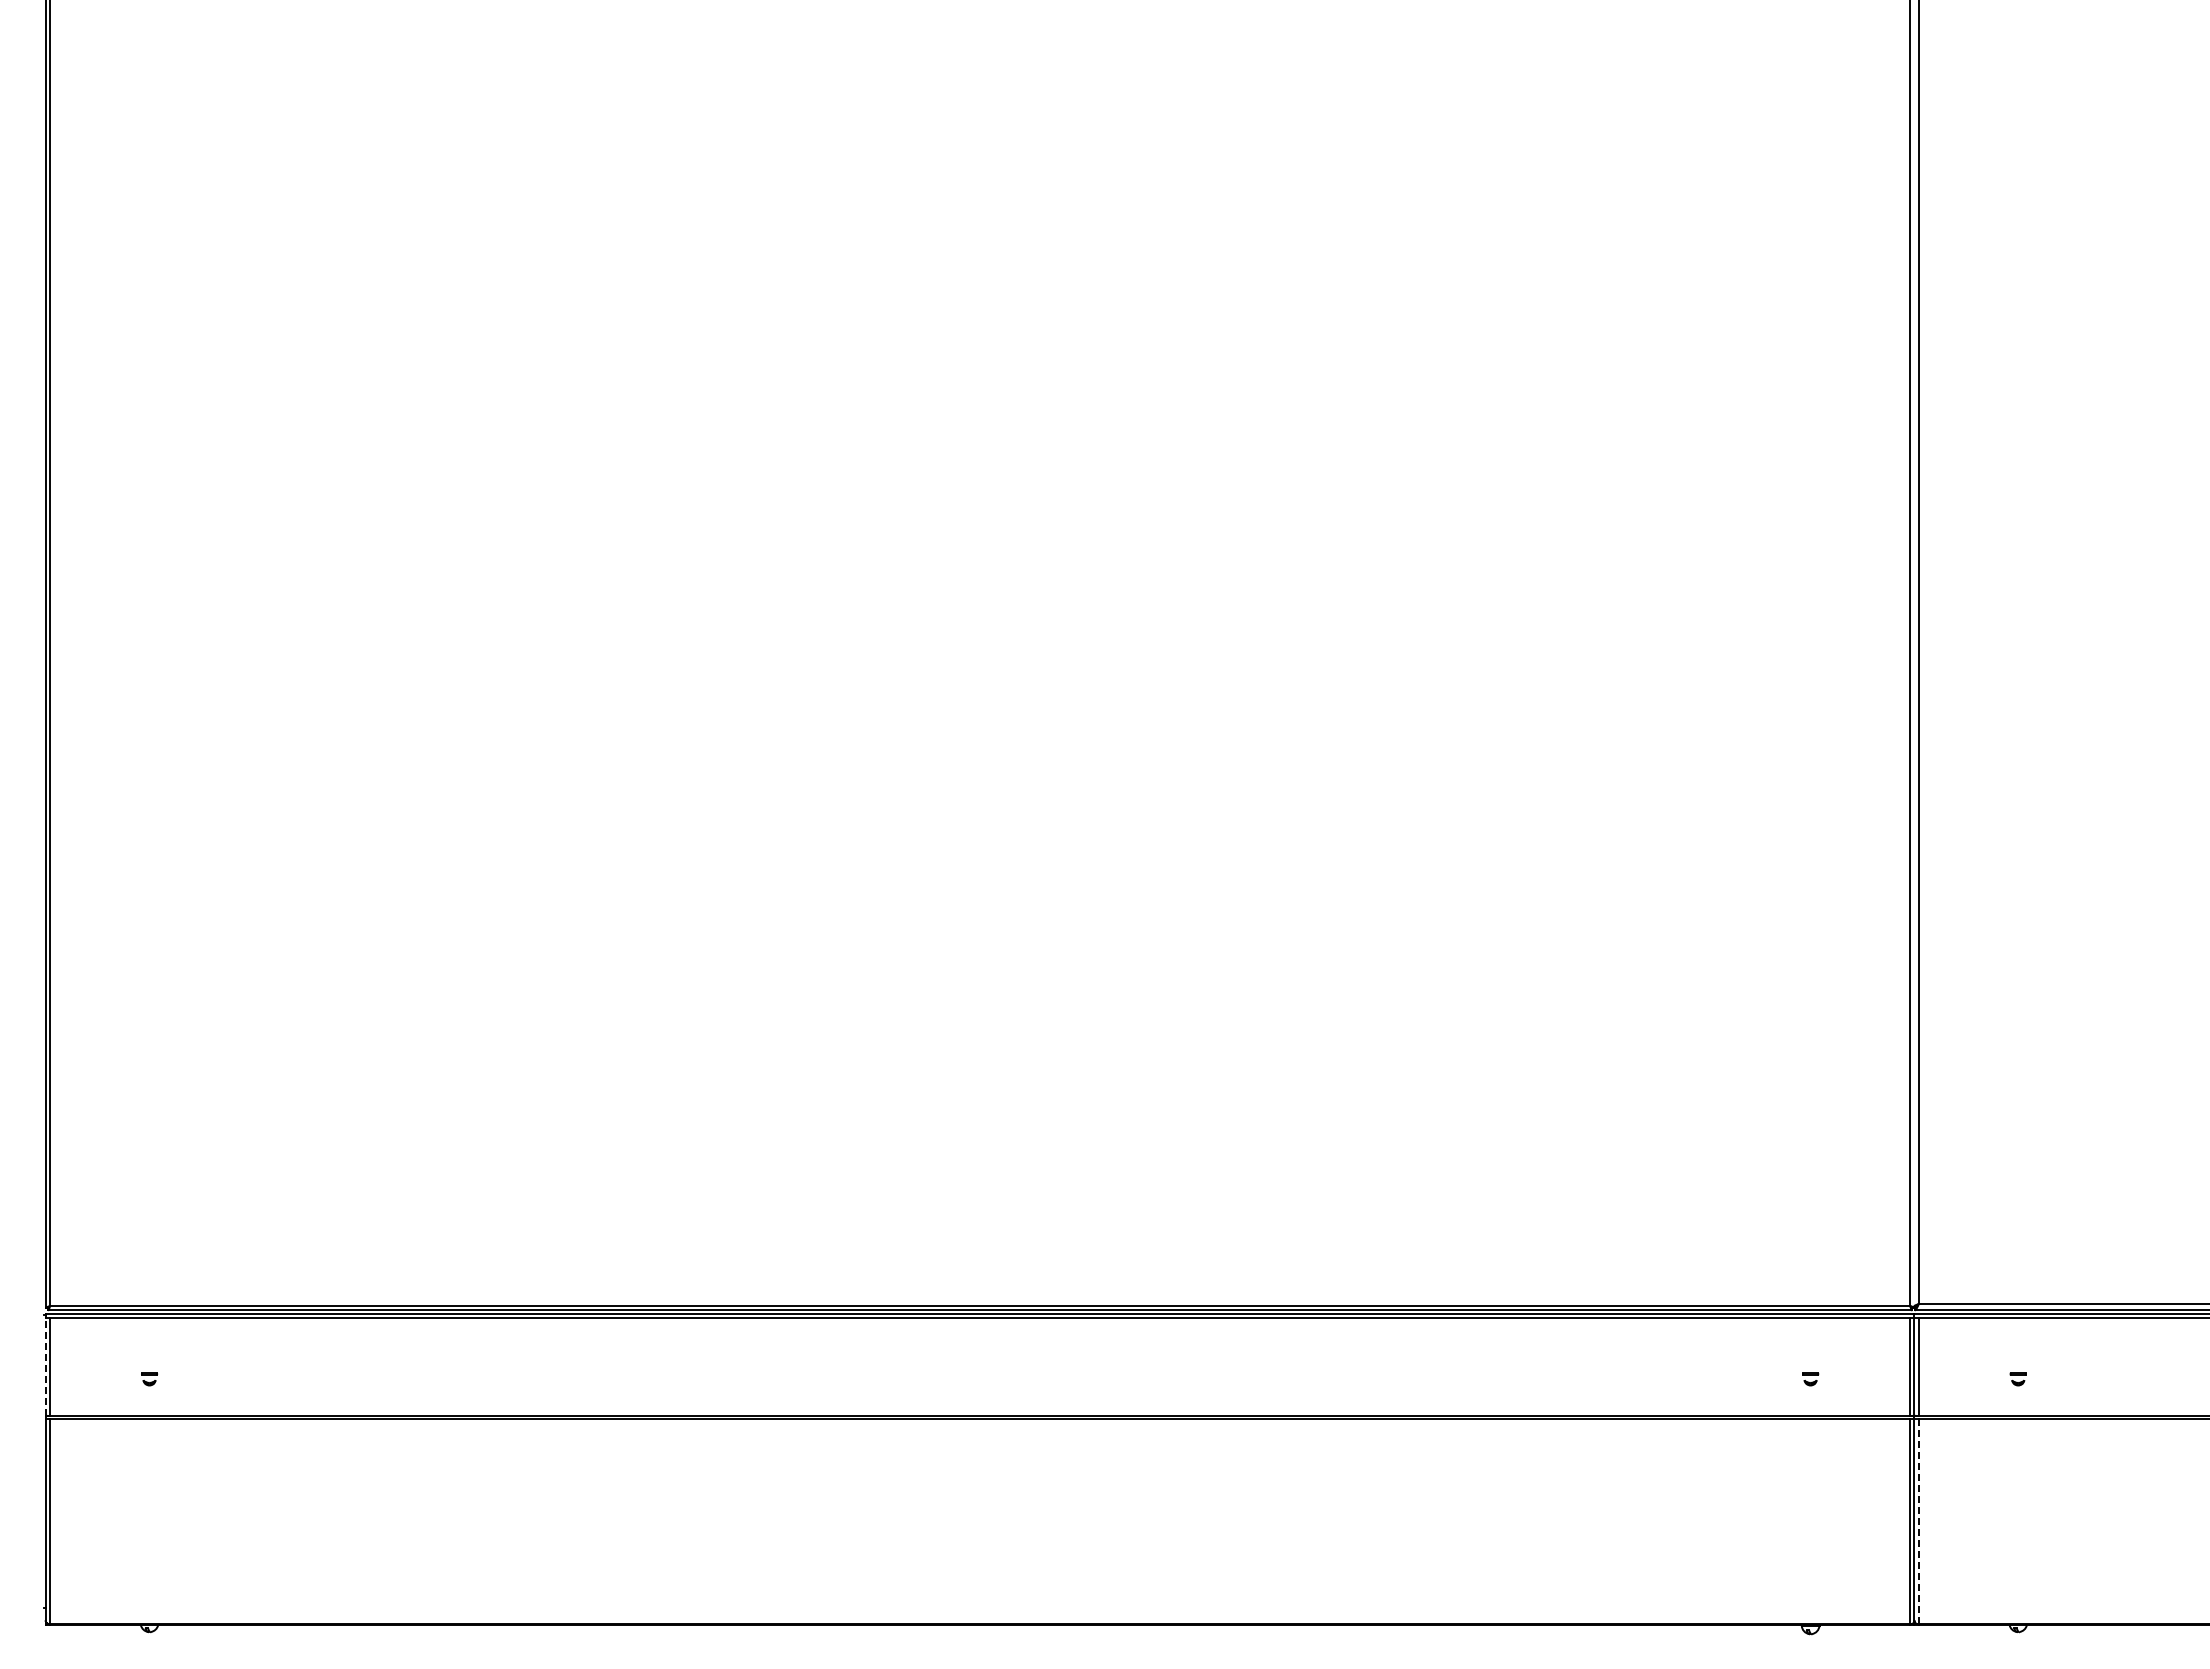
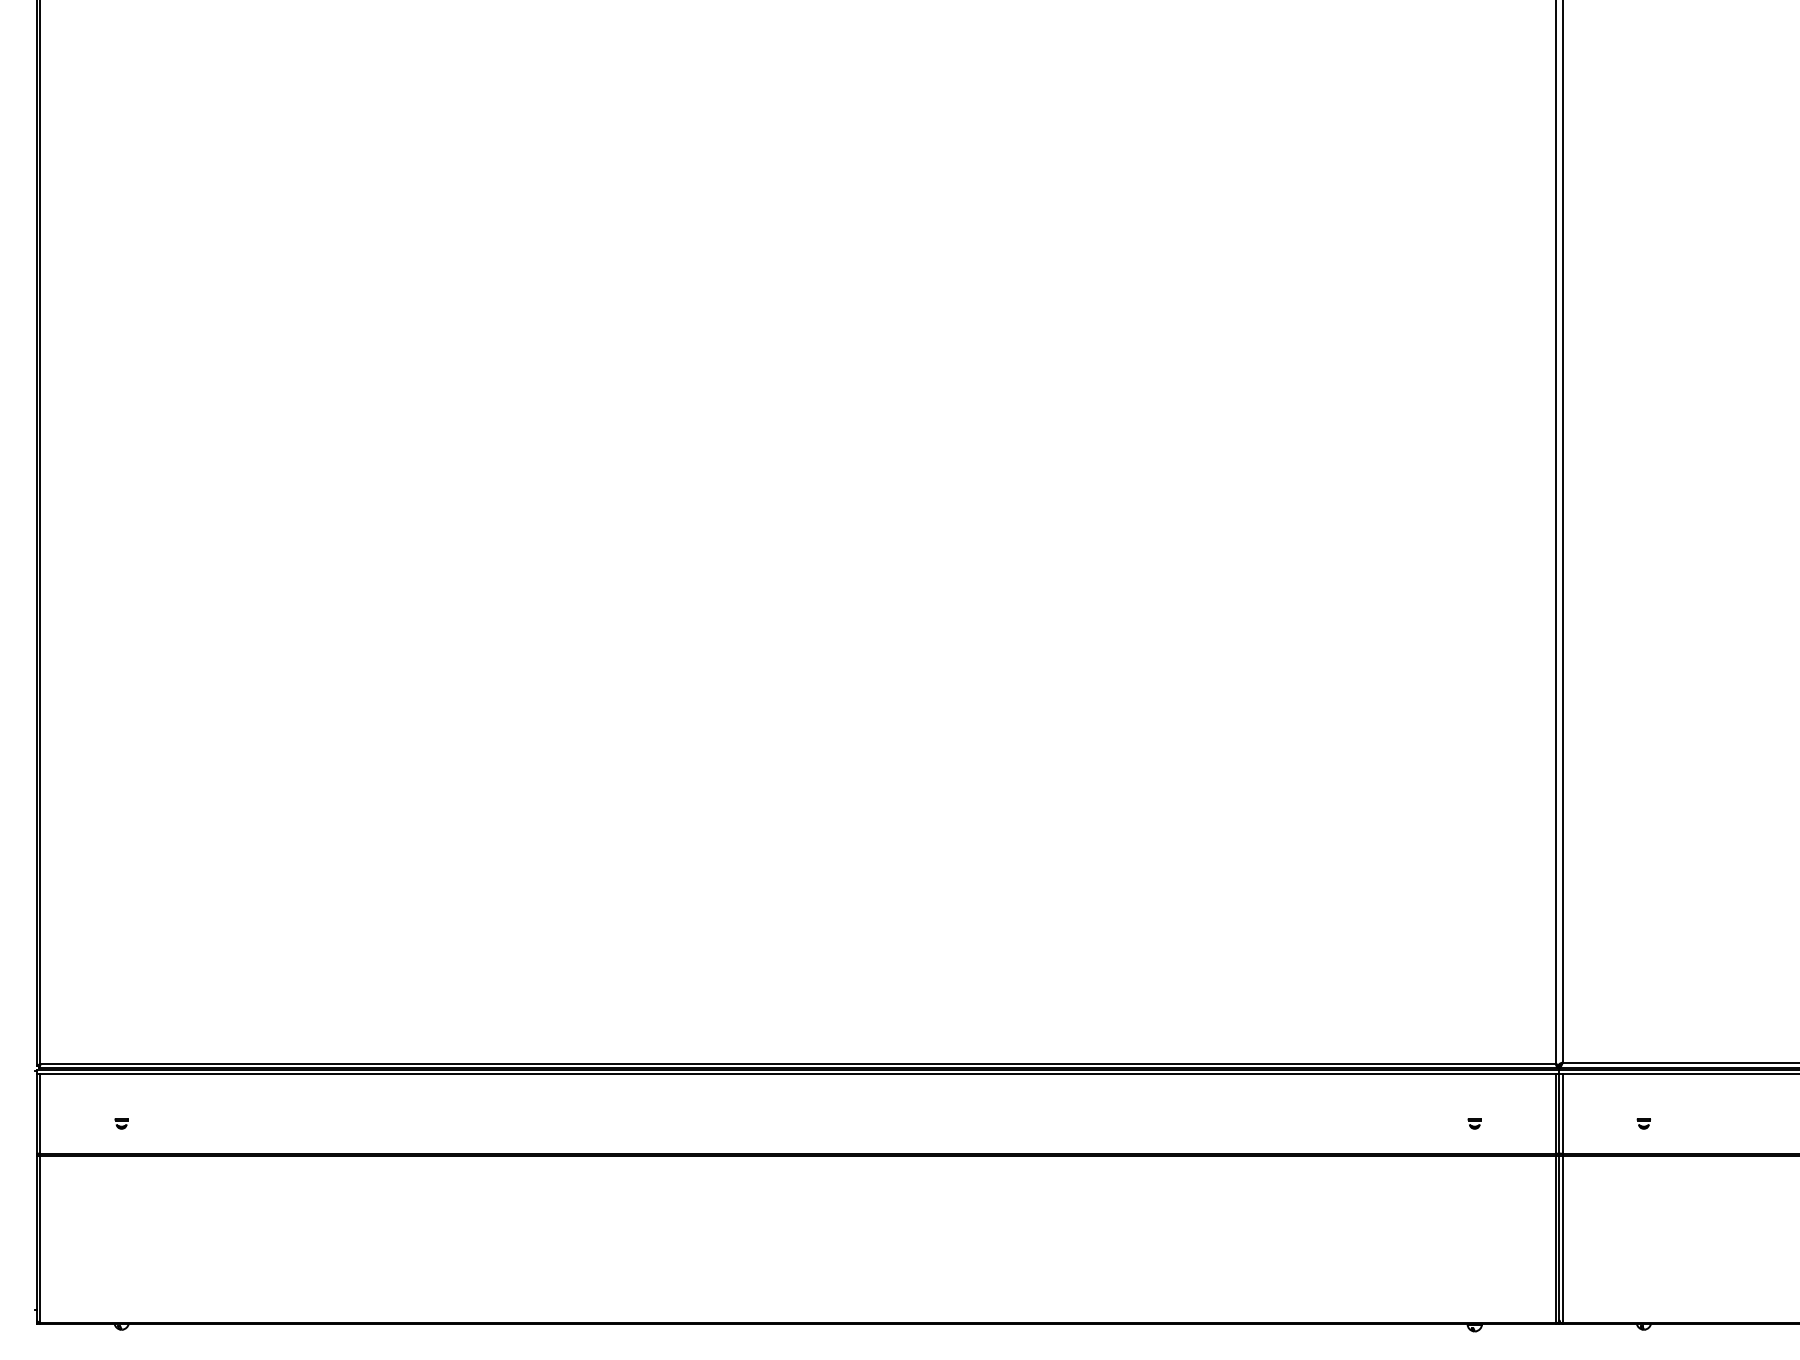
line: (45, 1366) -> (36, 1113), dashed -> solid
line: (1918, 1521) -> (1562, 1239), dashed -> solid

